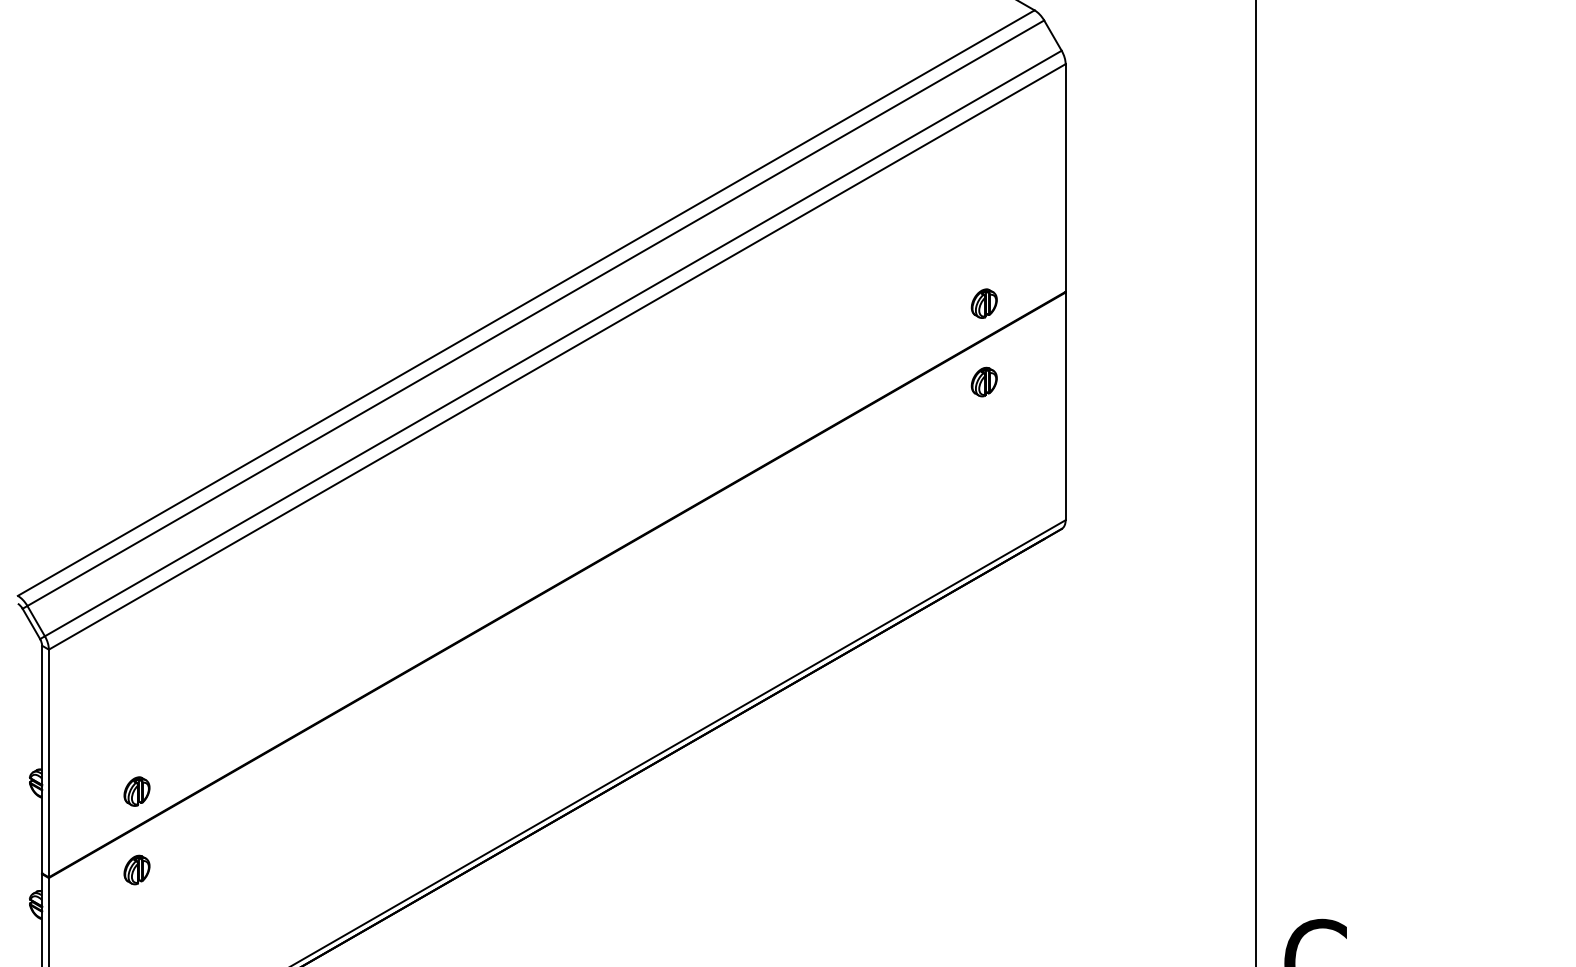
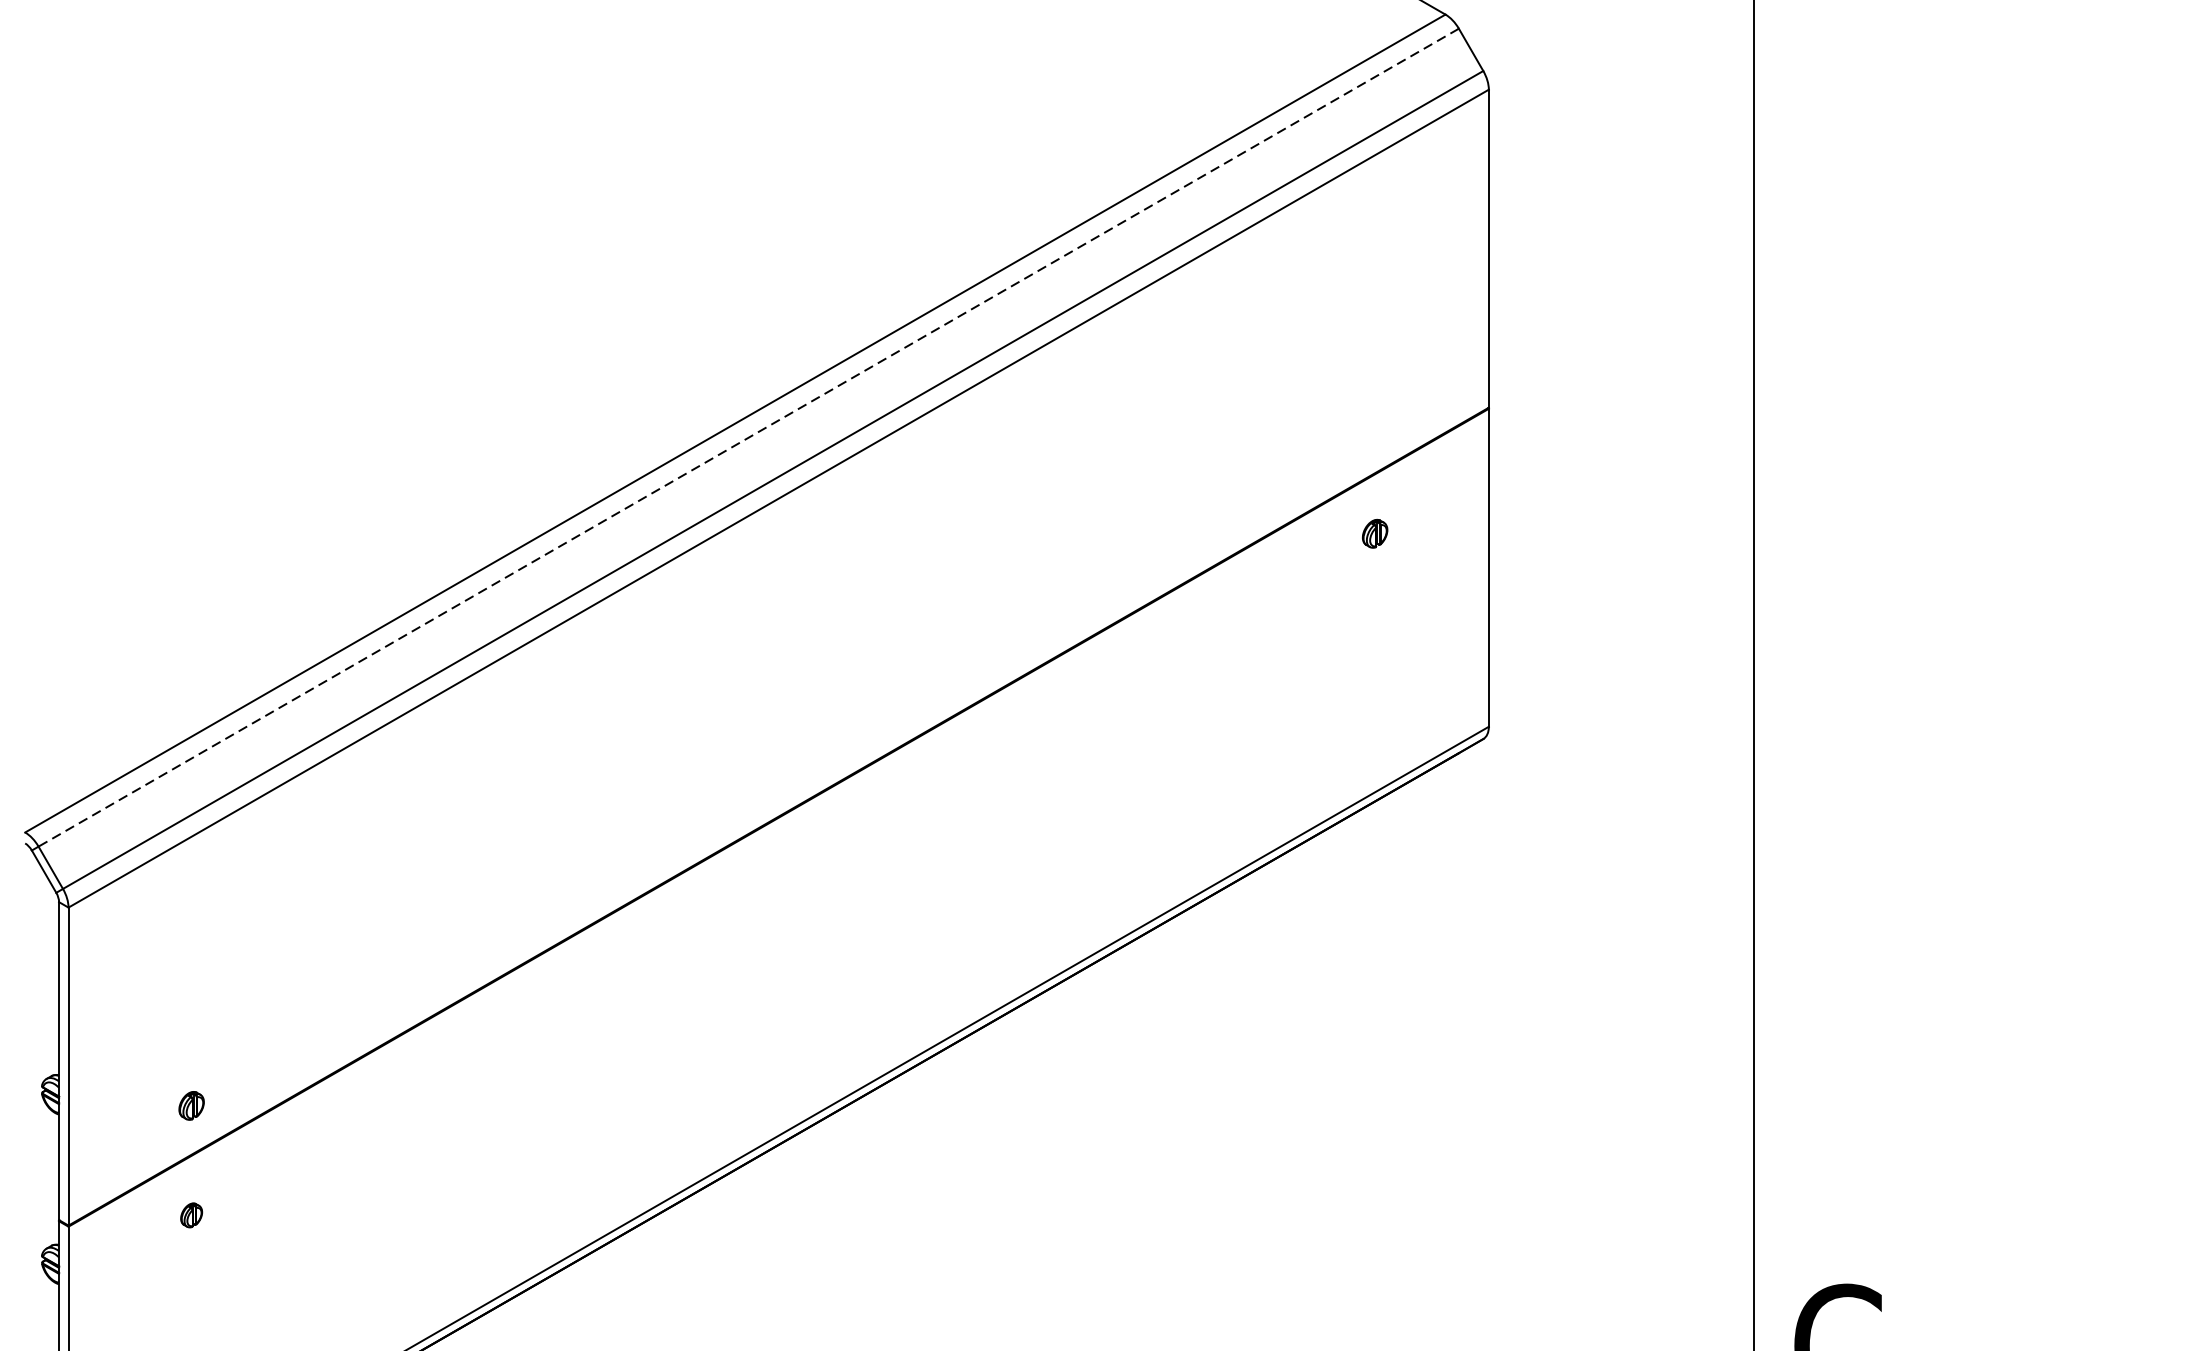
part: (983, 303) -> (1374, 424), removed
line: (535, 313) -> (748, 438), solid -> dashed
part: (983, 381) -> (1374, 533), size x0.7
part: (136, 791) -> (190, 1105), size x0.7
part: (136, 869) -> (190, 1214), size x0.6

